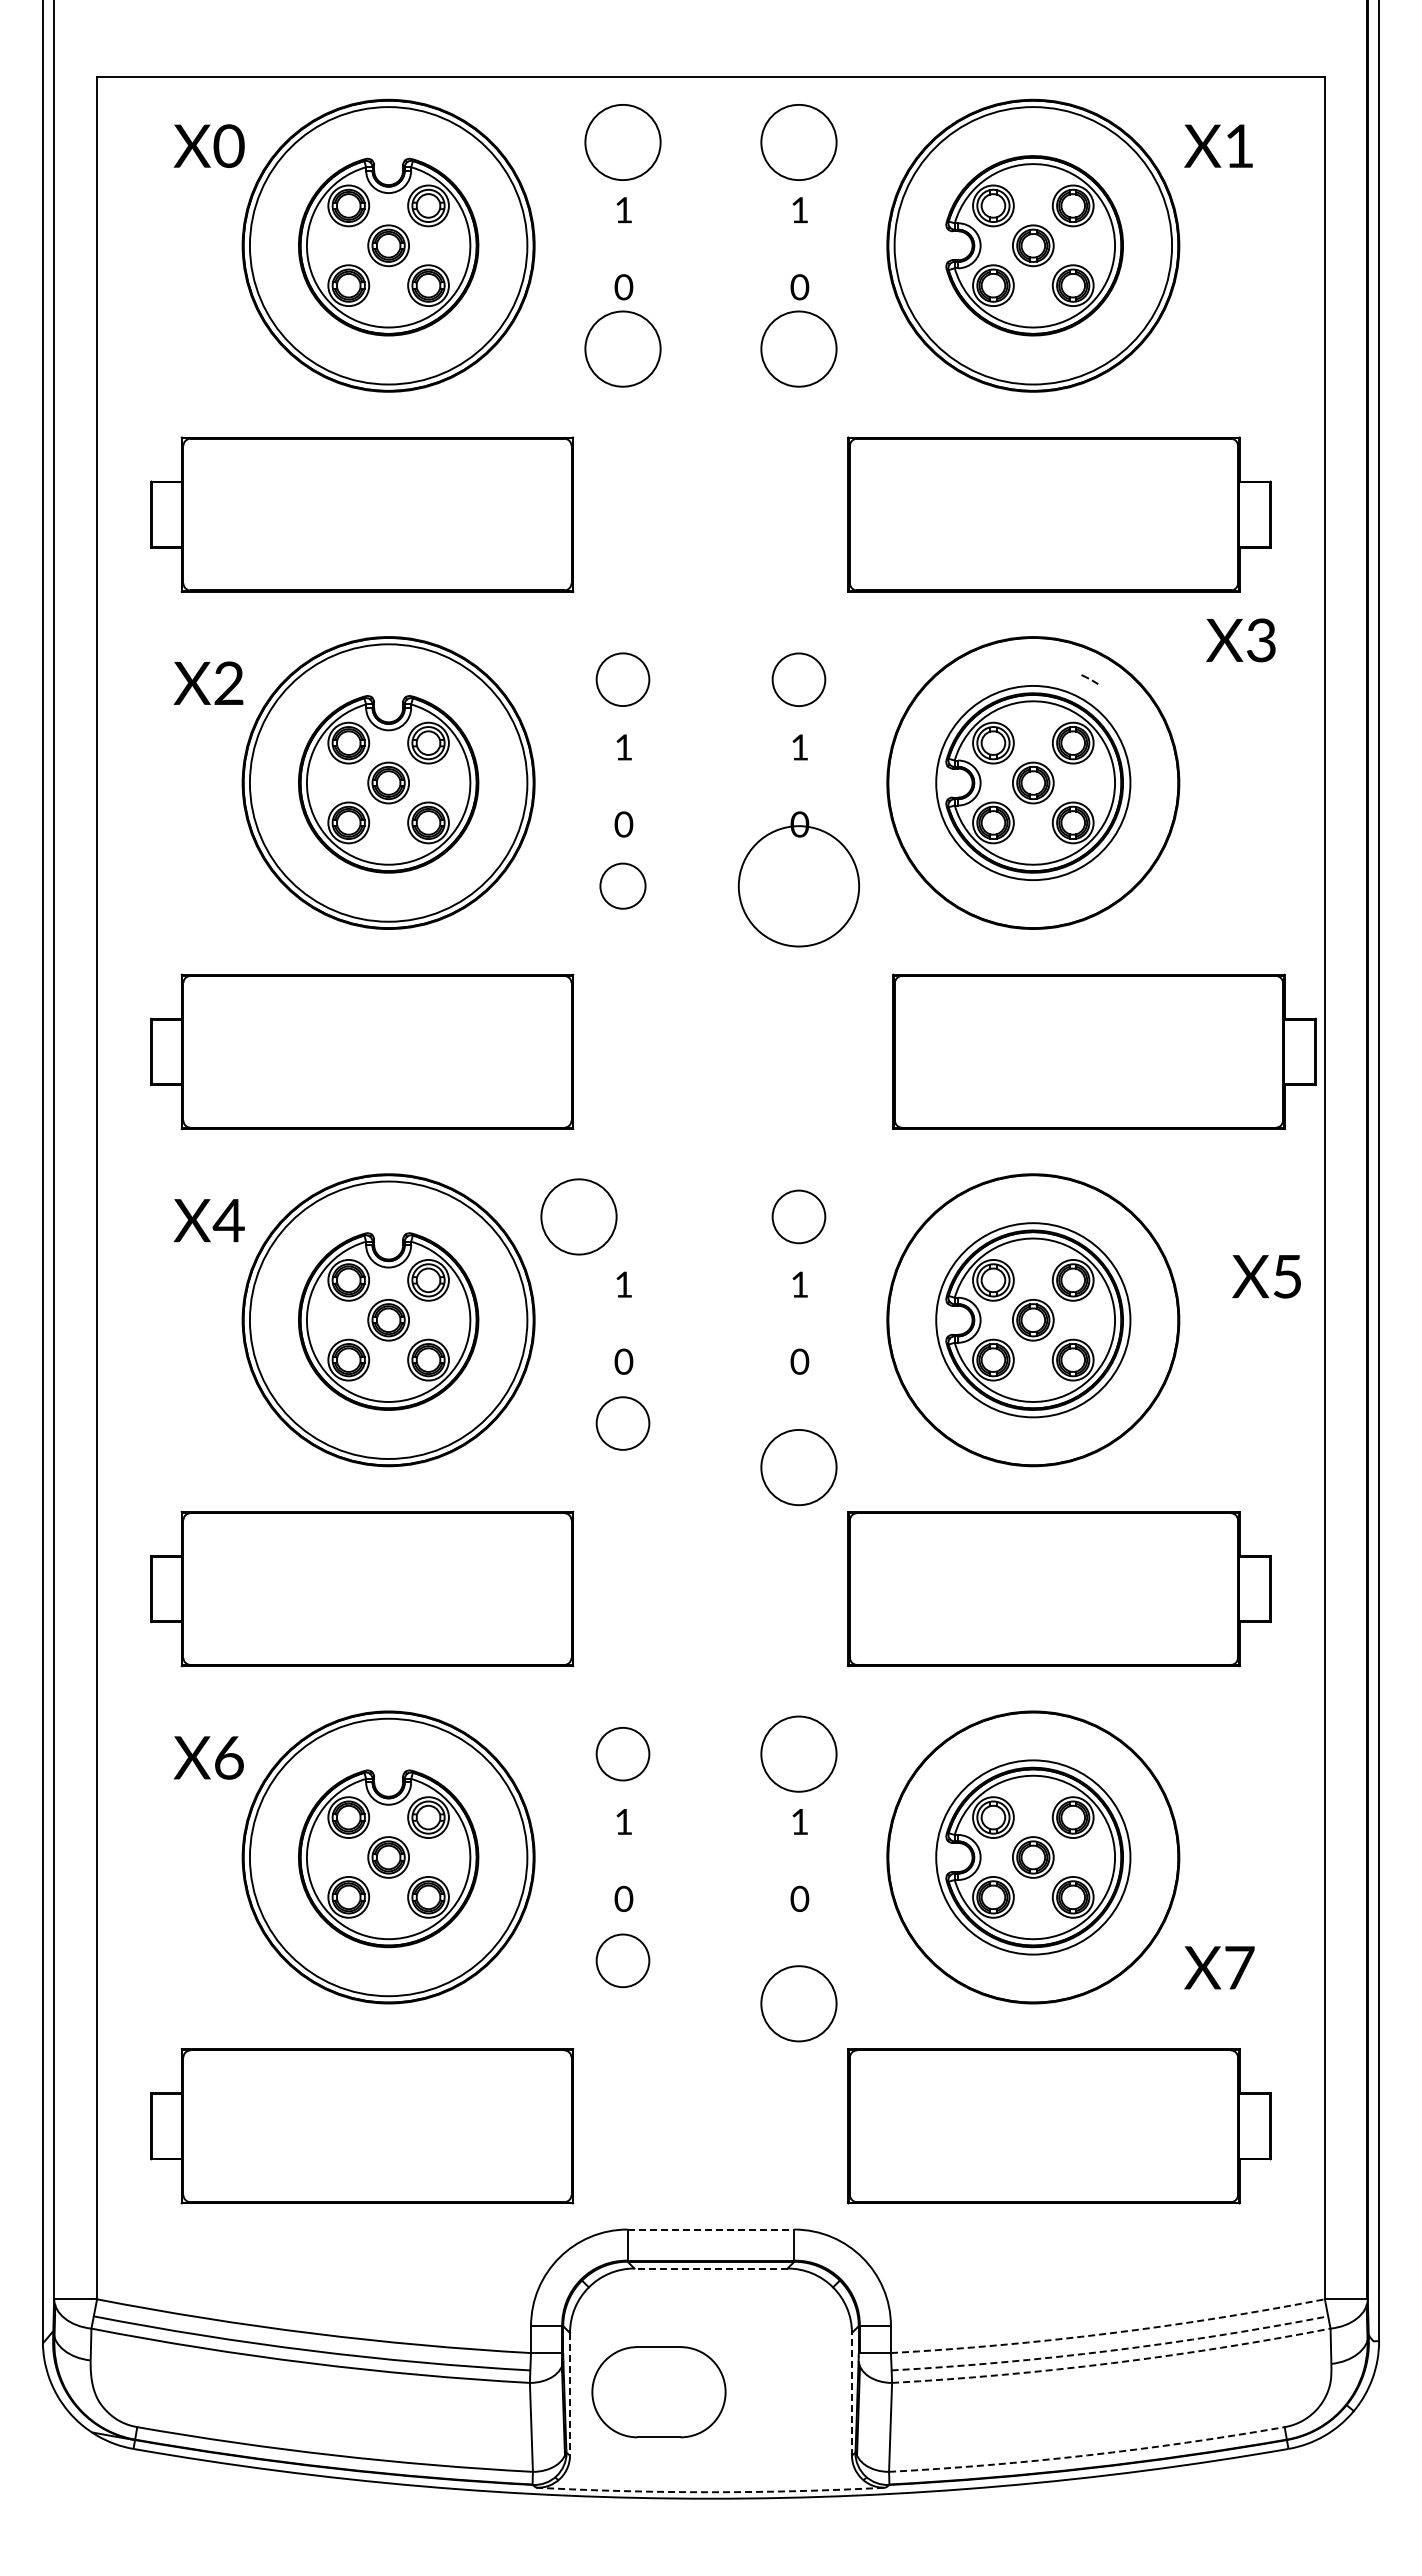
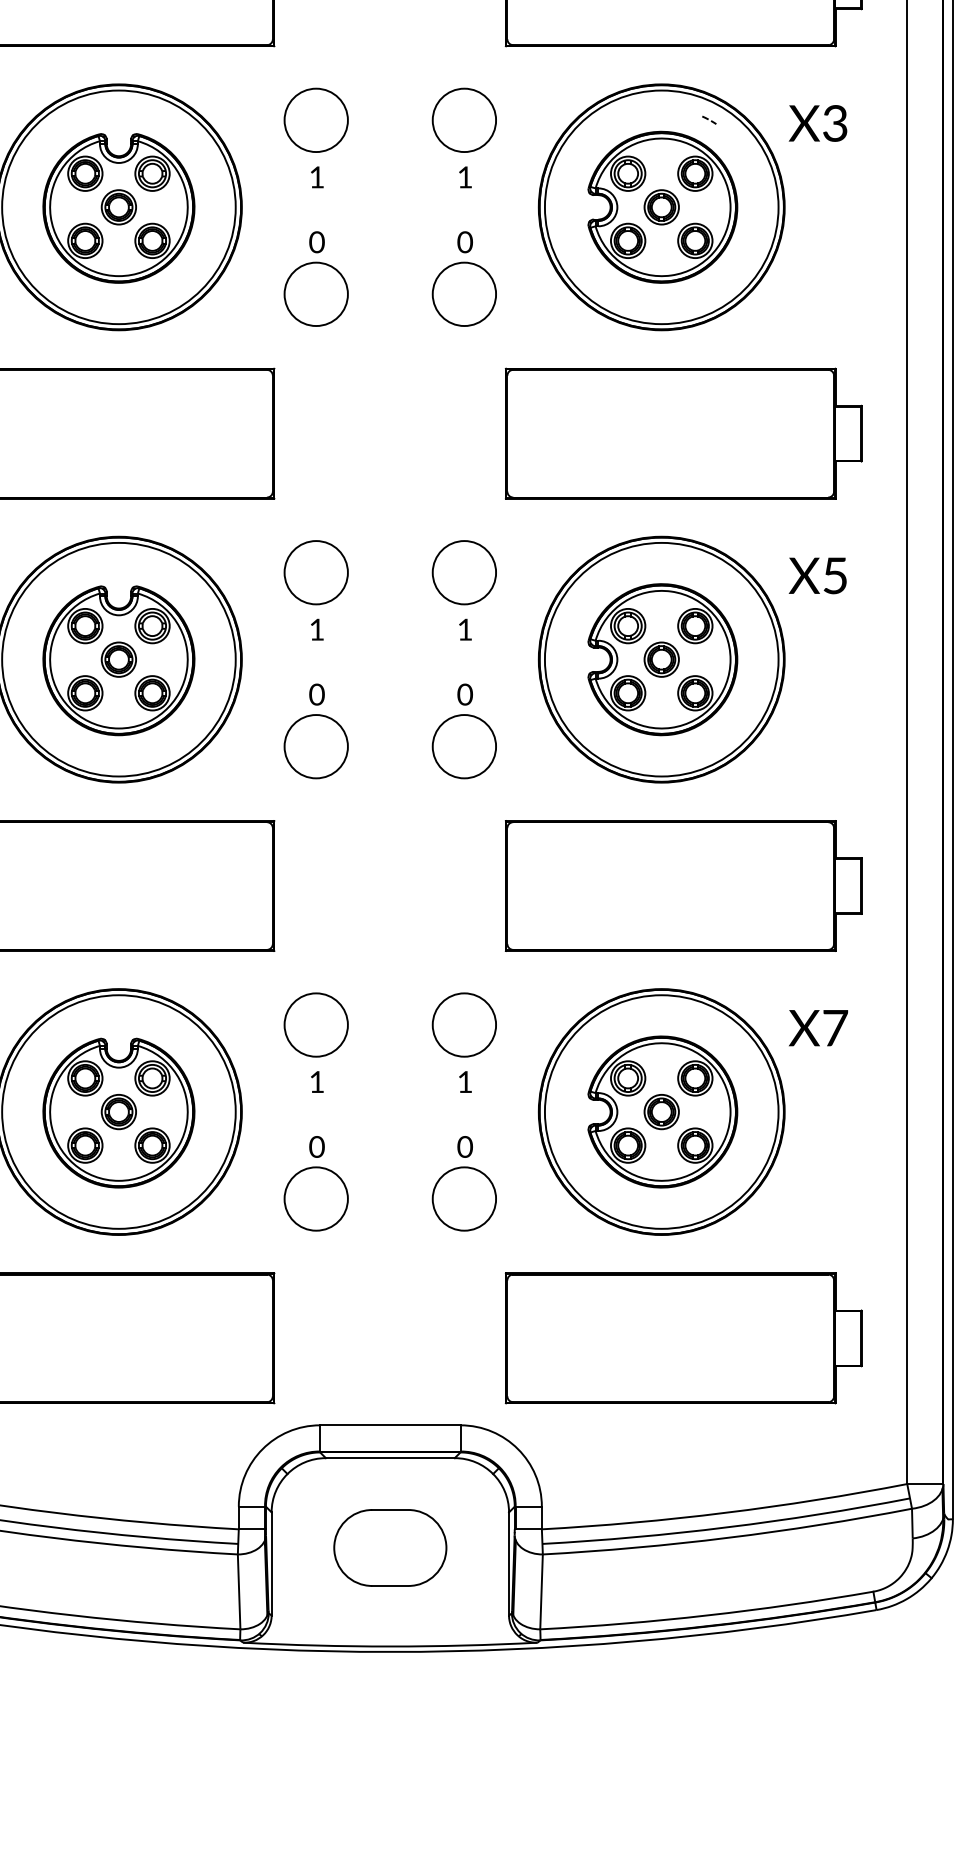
text: (1240, 640) -> (817, 123), moved
circle: (622, 679) -> (315, 120), size x1.43
circle: (798, 679) -> (464, 120), size x1.43
circle: (1033, 782) -> (661, 206), size x1.43
circle: (622, 885) -> (315, 293), size x1.67
circle: (798, 885) -> (464, 293), size x0.62
part: (1104, 1051) -> (683, 433), moved
circle: (578, 1216) -> (315, 572), moved
circle: (798, 1216) -> (464, 572), size x1.43
text: (1266, 1276) -> (817, 575), moved
circle: (1033, 1319) -> (661, 659), size x1.43
circle: (622, 1423) -> (315, 746), size x1.43
circle: (798, 1467) -> (464, 746), moved
circle: (622, 1753) -> (315, 1024), size x1.43
circle: (1033, 1857) -> (661, 1112), size x1.43
circle: (622, 1960) -> (315, 1198), size x1.43
text: (1219, 1967) -> (818, 1027), moved
circle: (798, 2003) -> (464, 1198), moved
line: (711, 2229) -> (390, 1425), dashed -> solid
line: (710, 2268) -> (389, 1458), dashed -> solid
arc: (1108, 2333) -> (725, 1512), dashed -> solid
arc: (1110, 2350) -> (726, 1527), dashed -> solid
arc: (1112, 2363) -> (728, 1538), dashed -> solid
part: (658, 2392) -> (389, 1548), moved
line: (851, 2393) -> (508, 1563), dashed -> solid
line: (570, 2394) -> (272, 1564), dashed -> solid
arc: (1087, 2455) -> (707, 1615), dashed -> solid
arc: (711, 2492) -> (390, 1646), dashed -> solid

